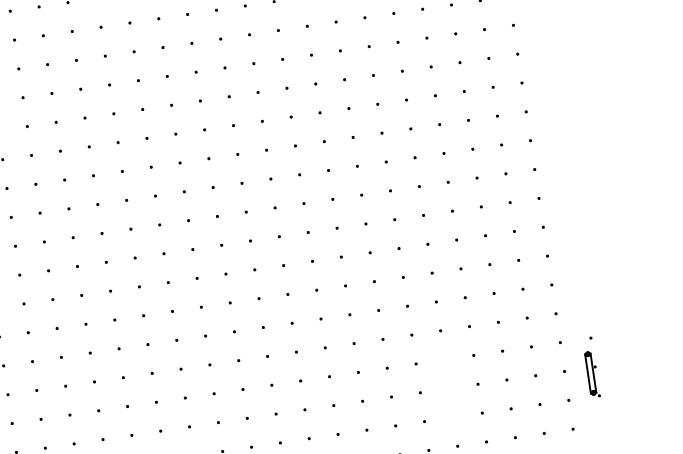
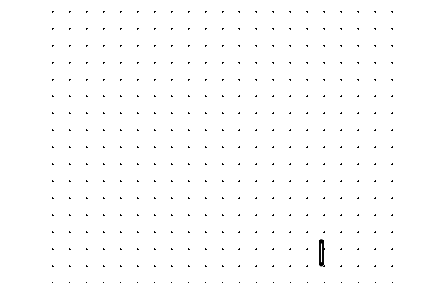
part: (589, 366) -> (321, 248), moved

